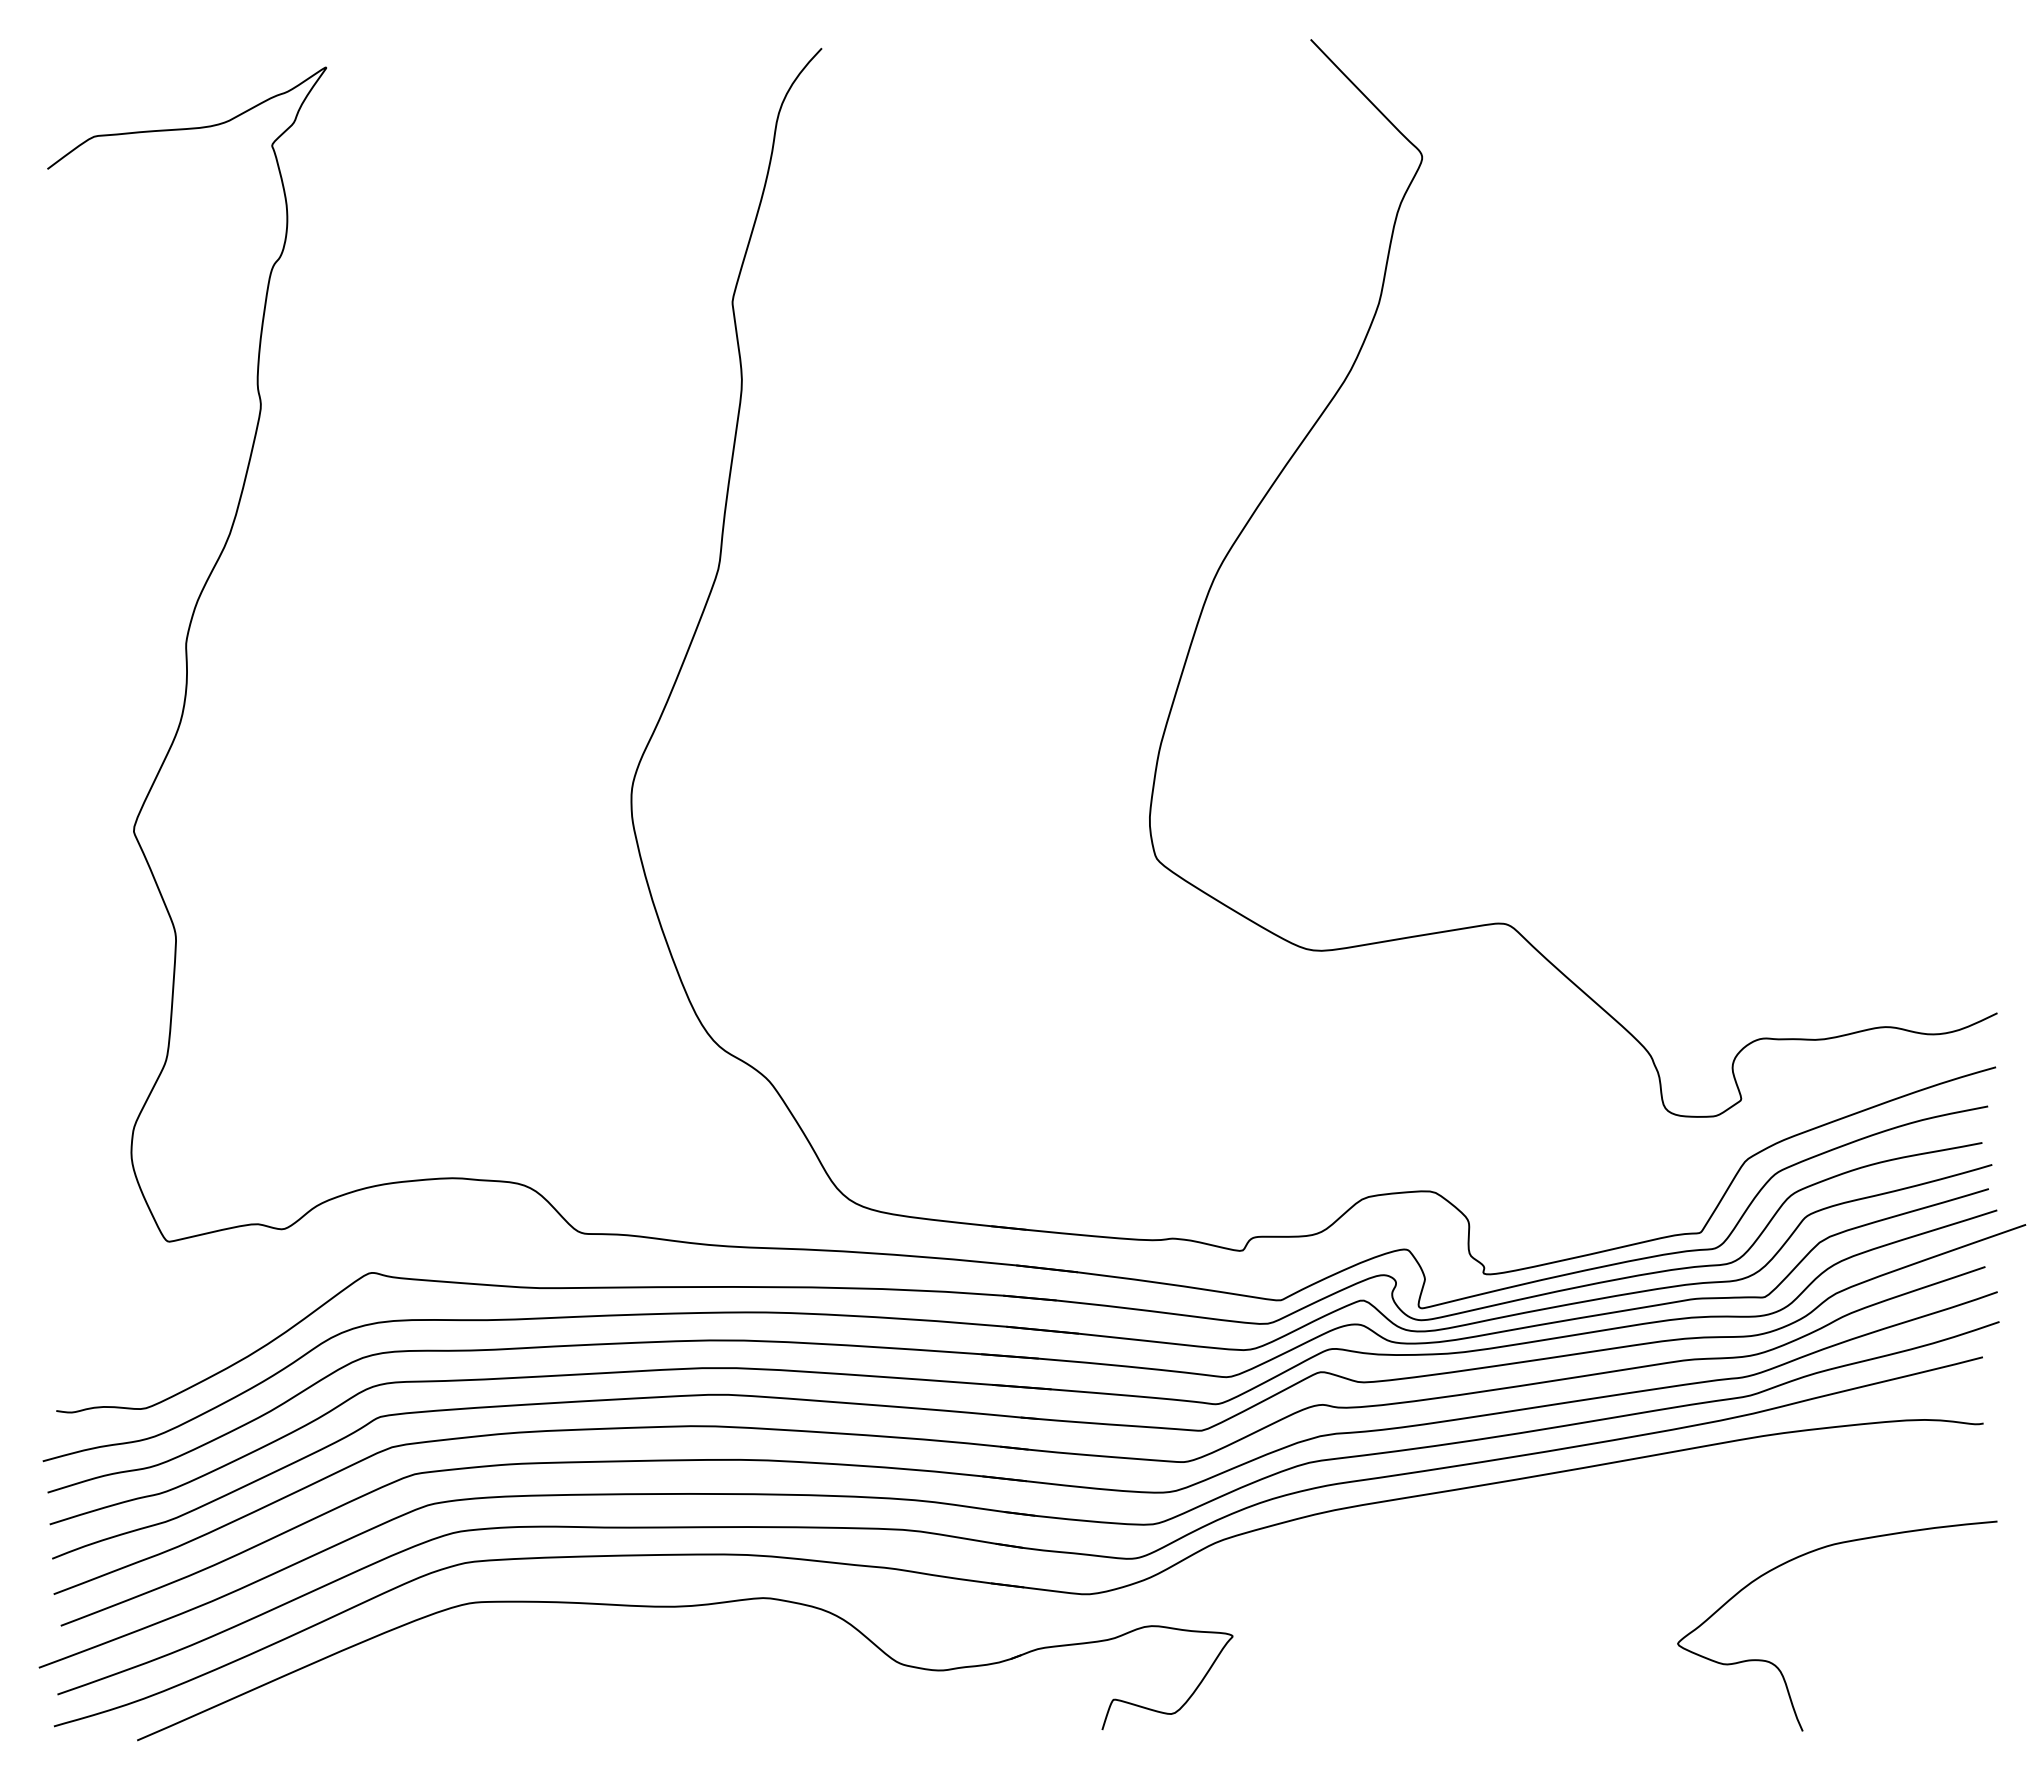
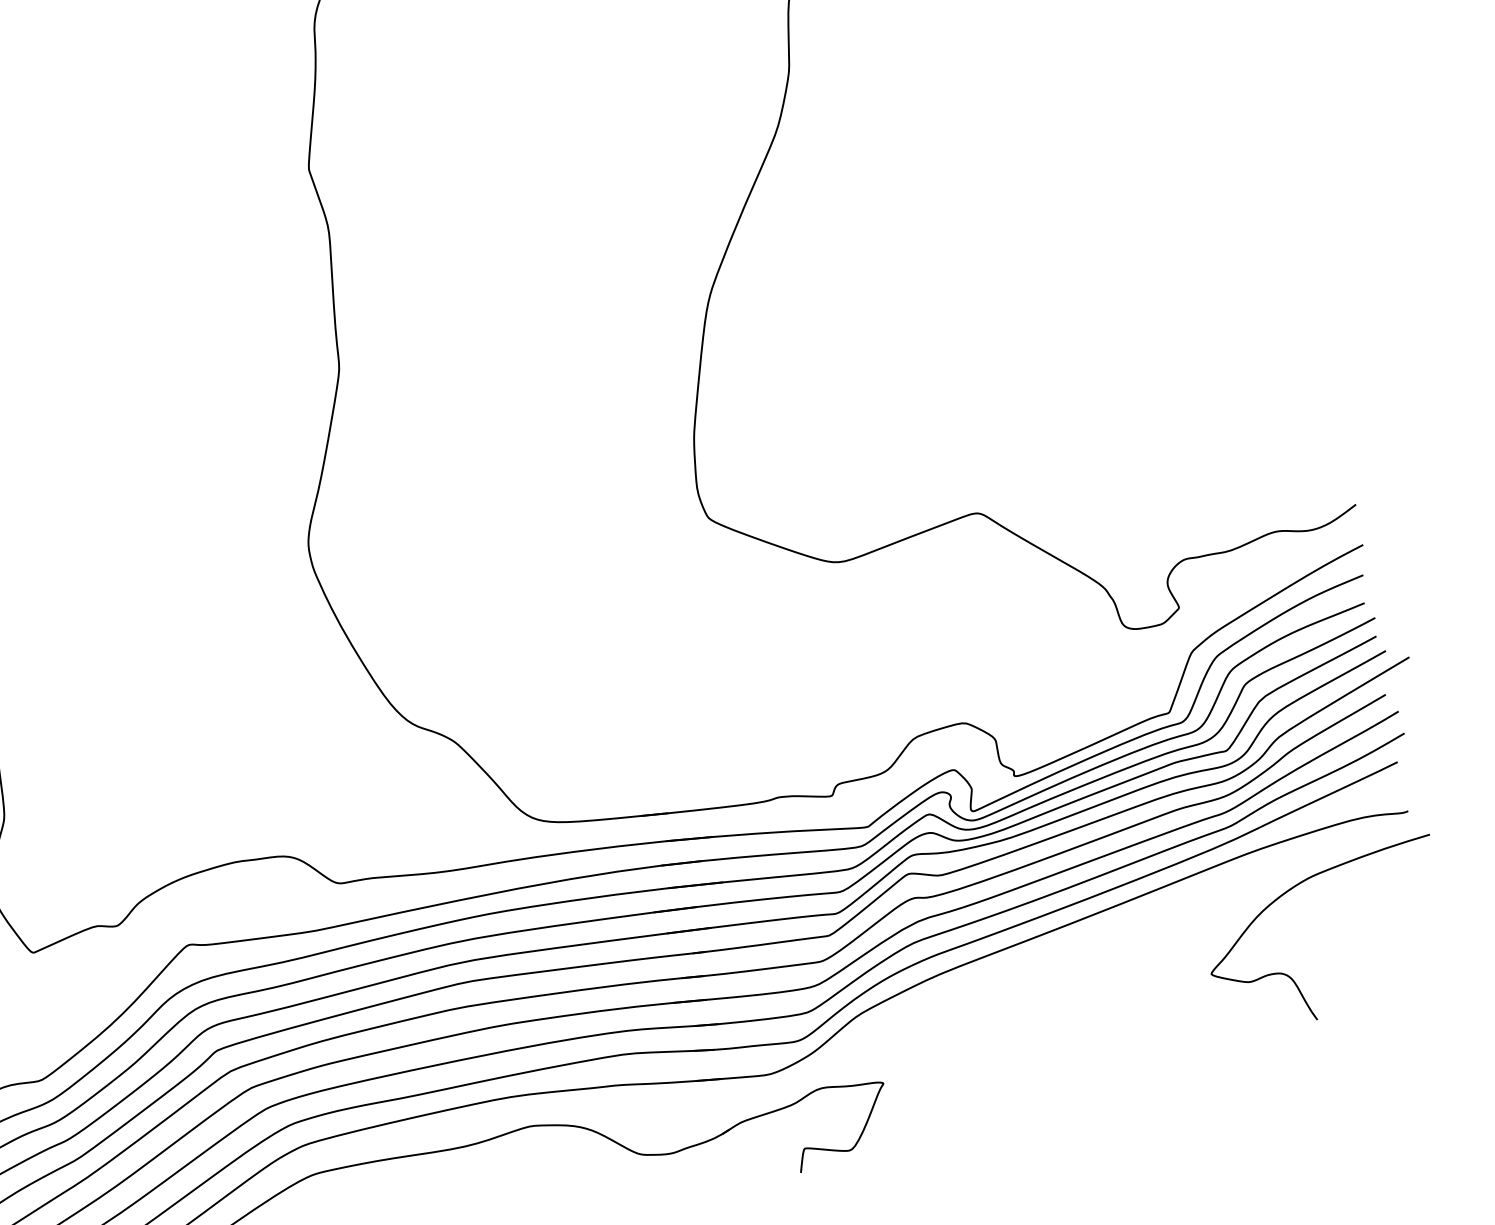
curve: (1780, 1669) -> (1291, 977), moved

